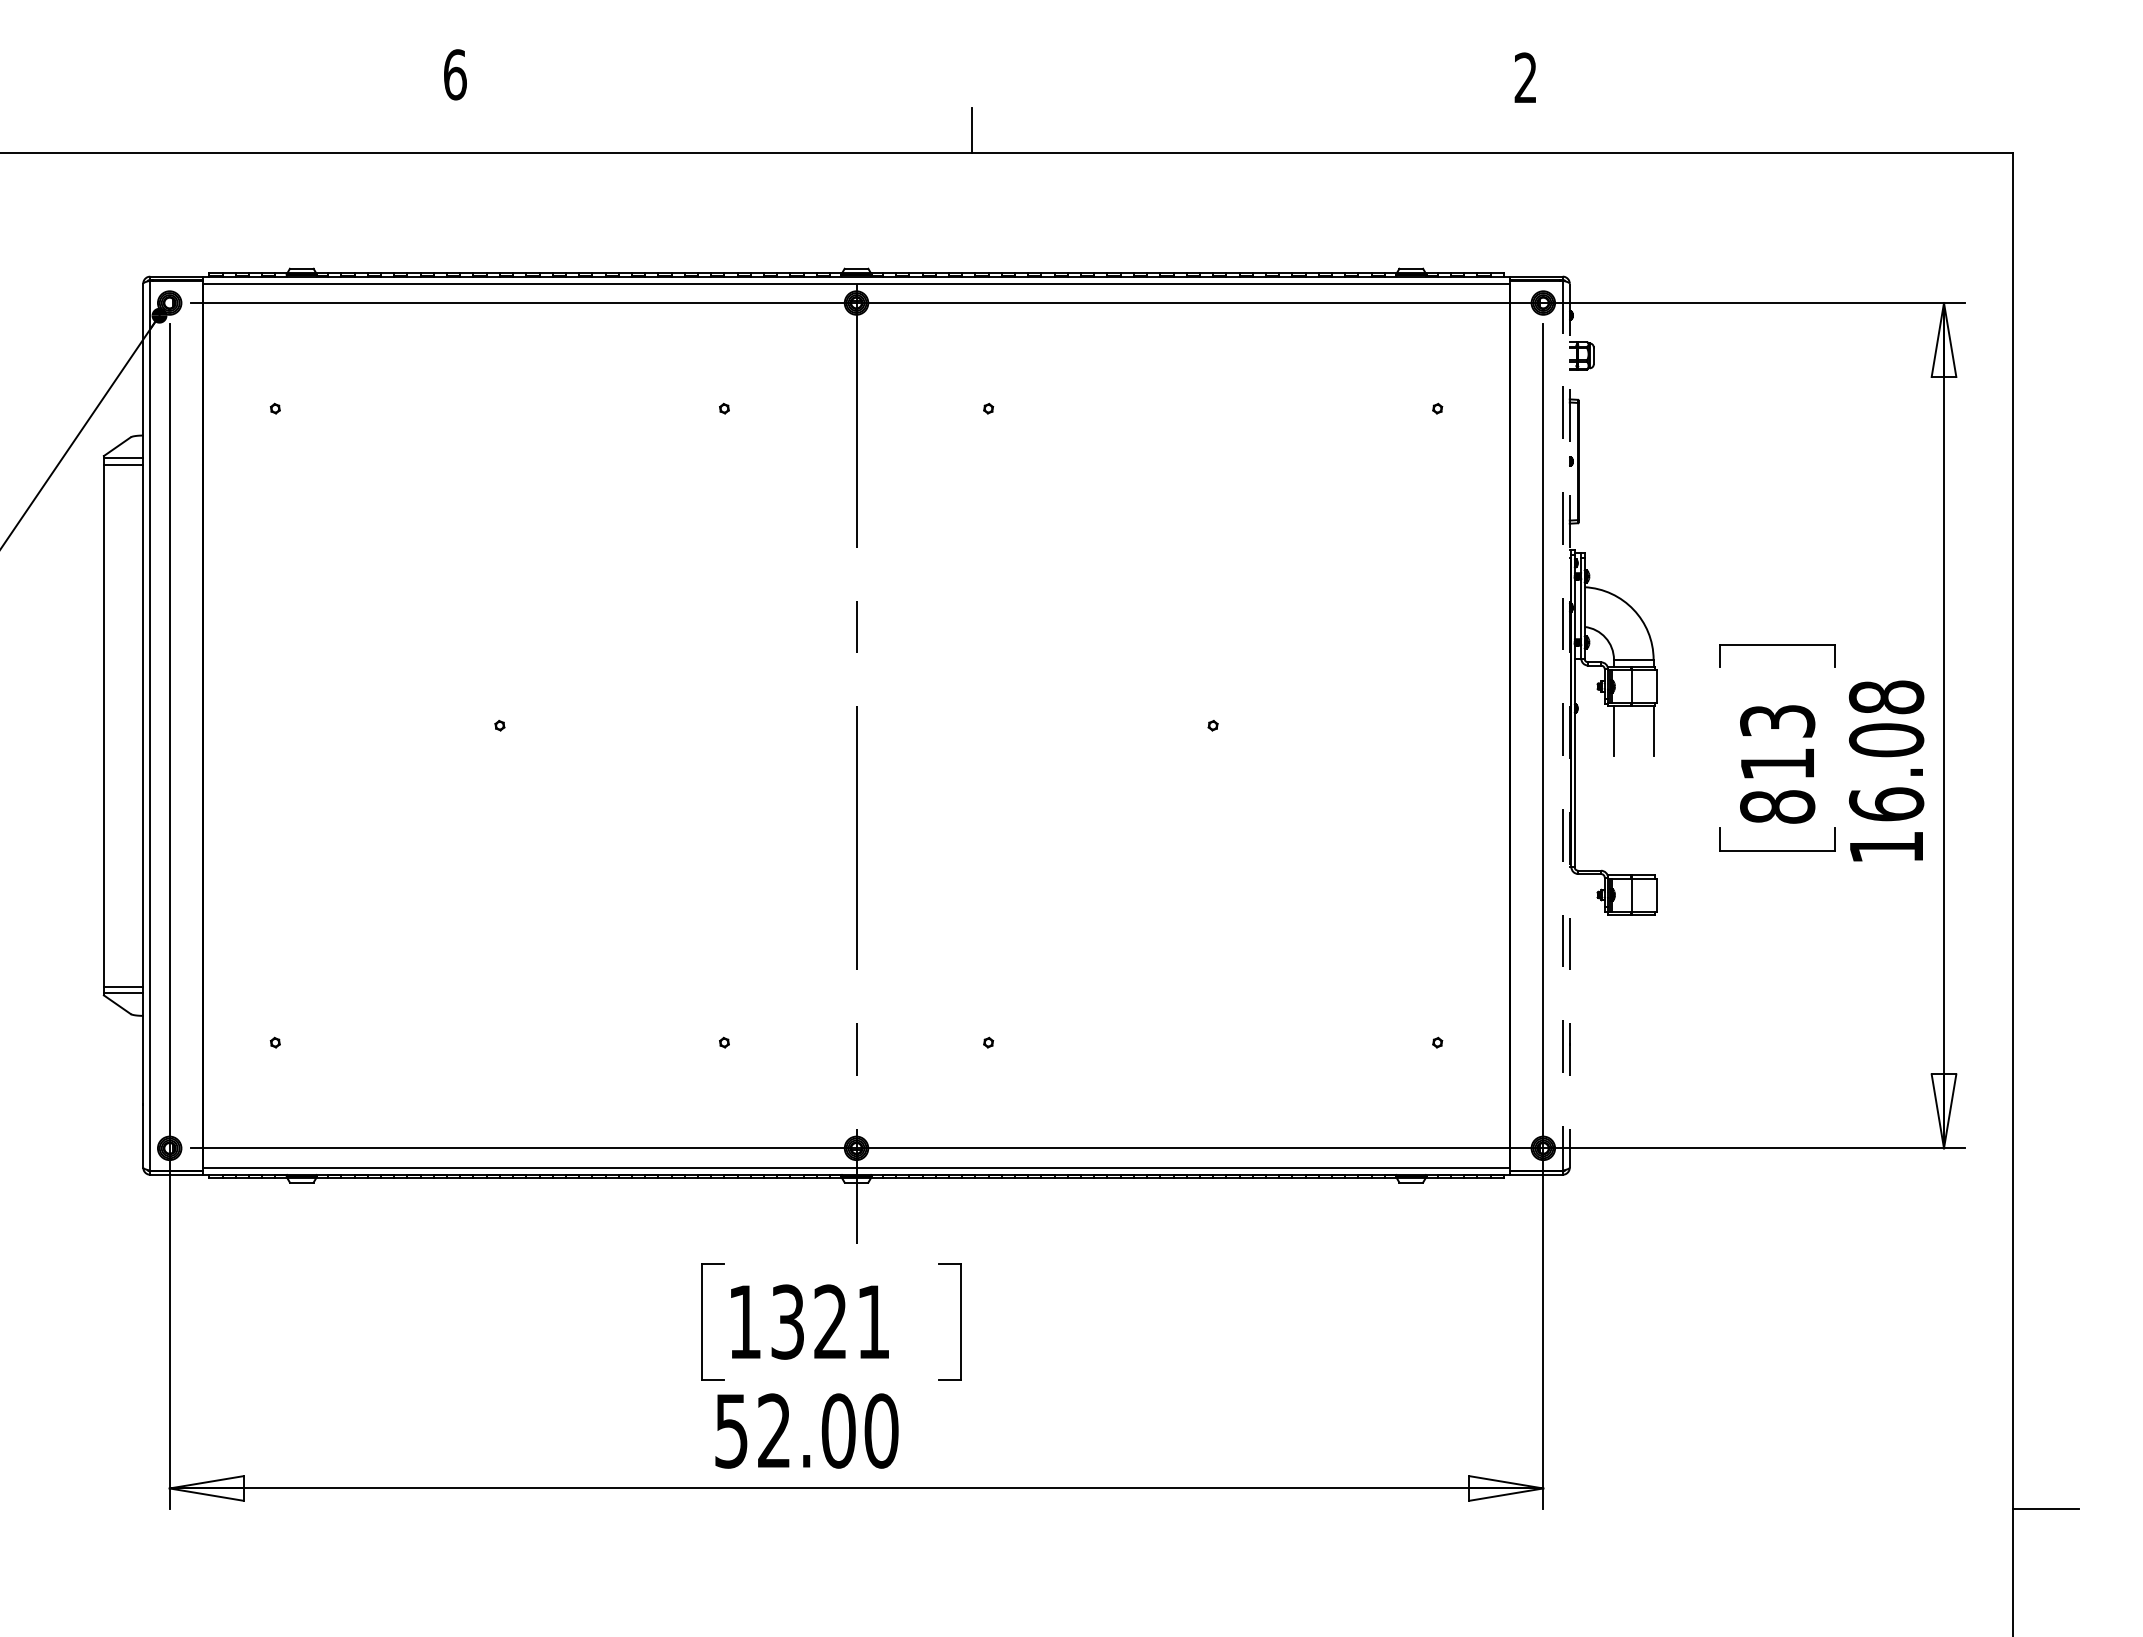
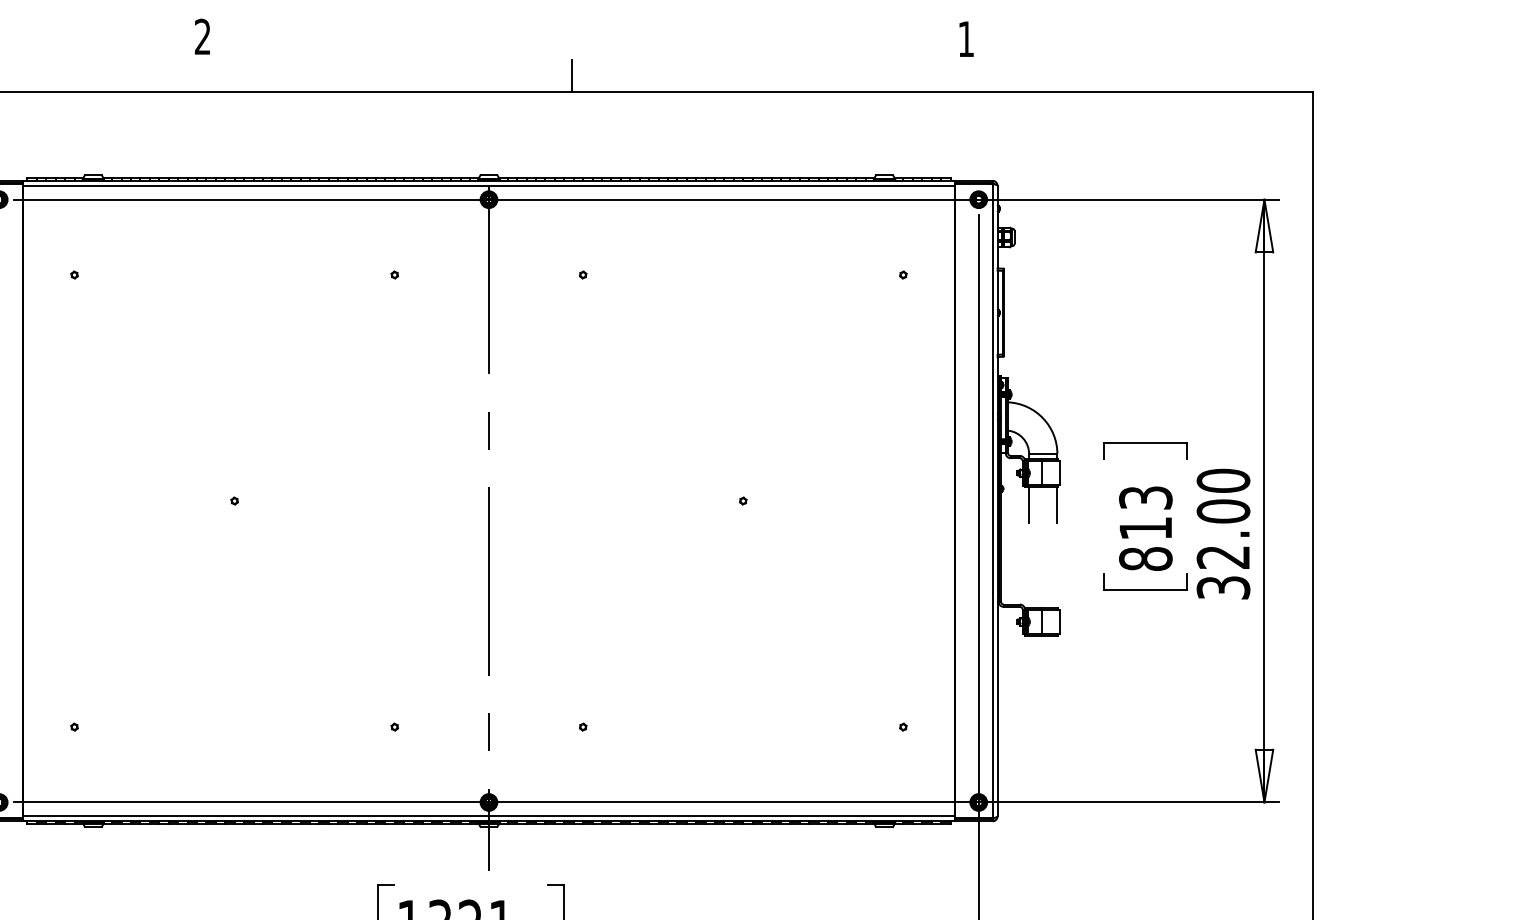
text: (455, 74) -> (203, 36), 6 -> 2
text: (1525, 77) -> (966, 38), 2 -> 1
line: (1562, 726) -> (992, 501), dashed -> solid
line: (1569, 726) -> (997, 501), dashed -> solid
text: (1886, 771) -> (1223, 533), 16.08 -> 32.00

